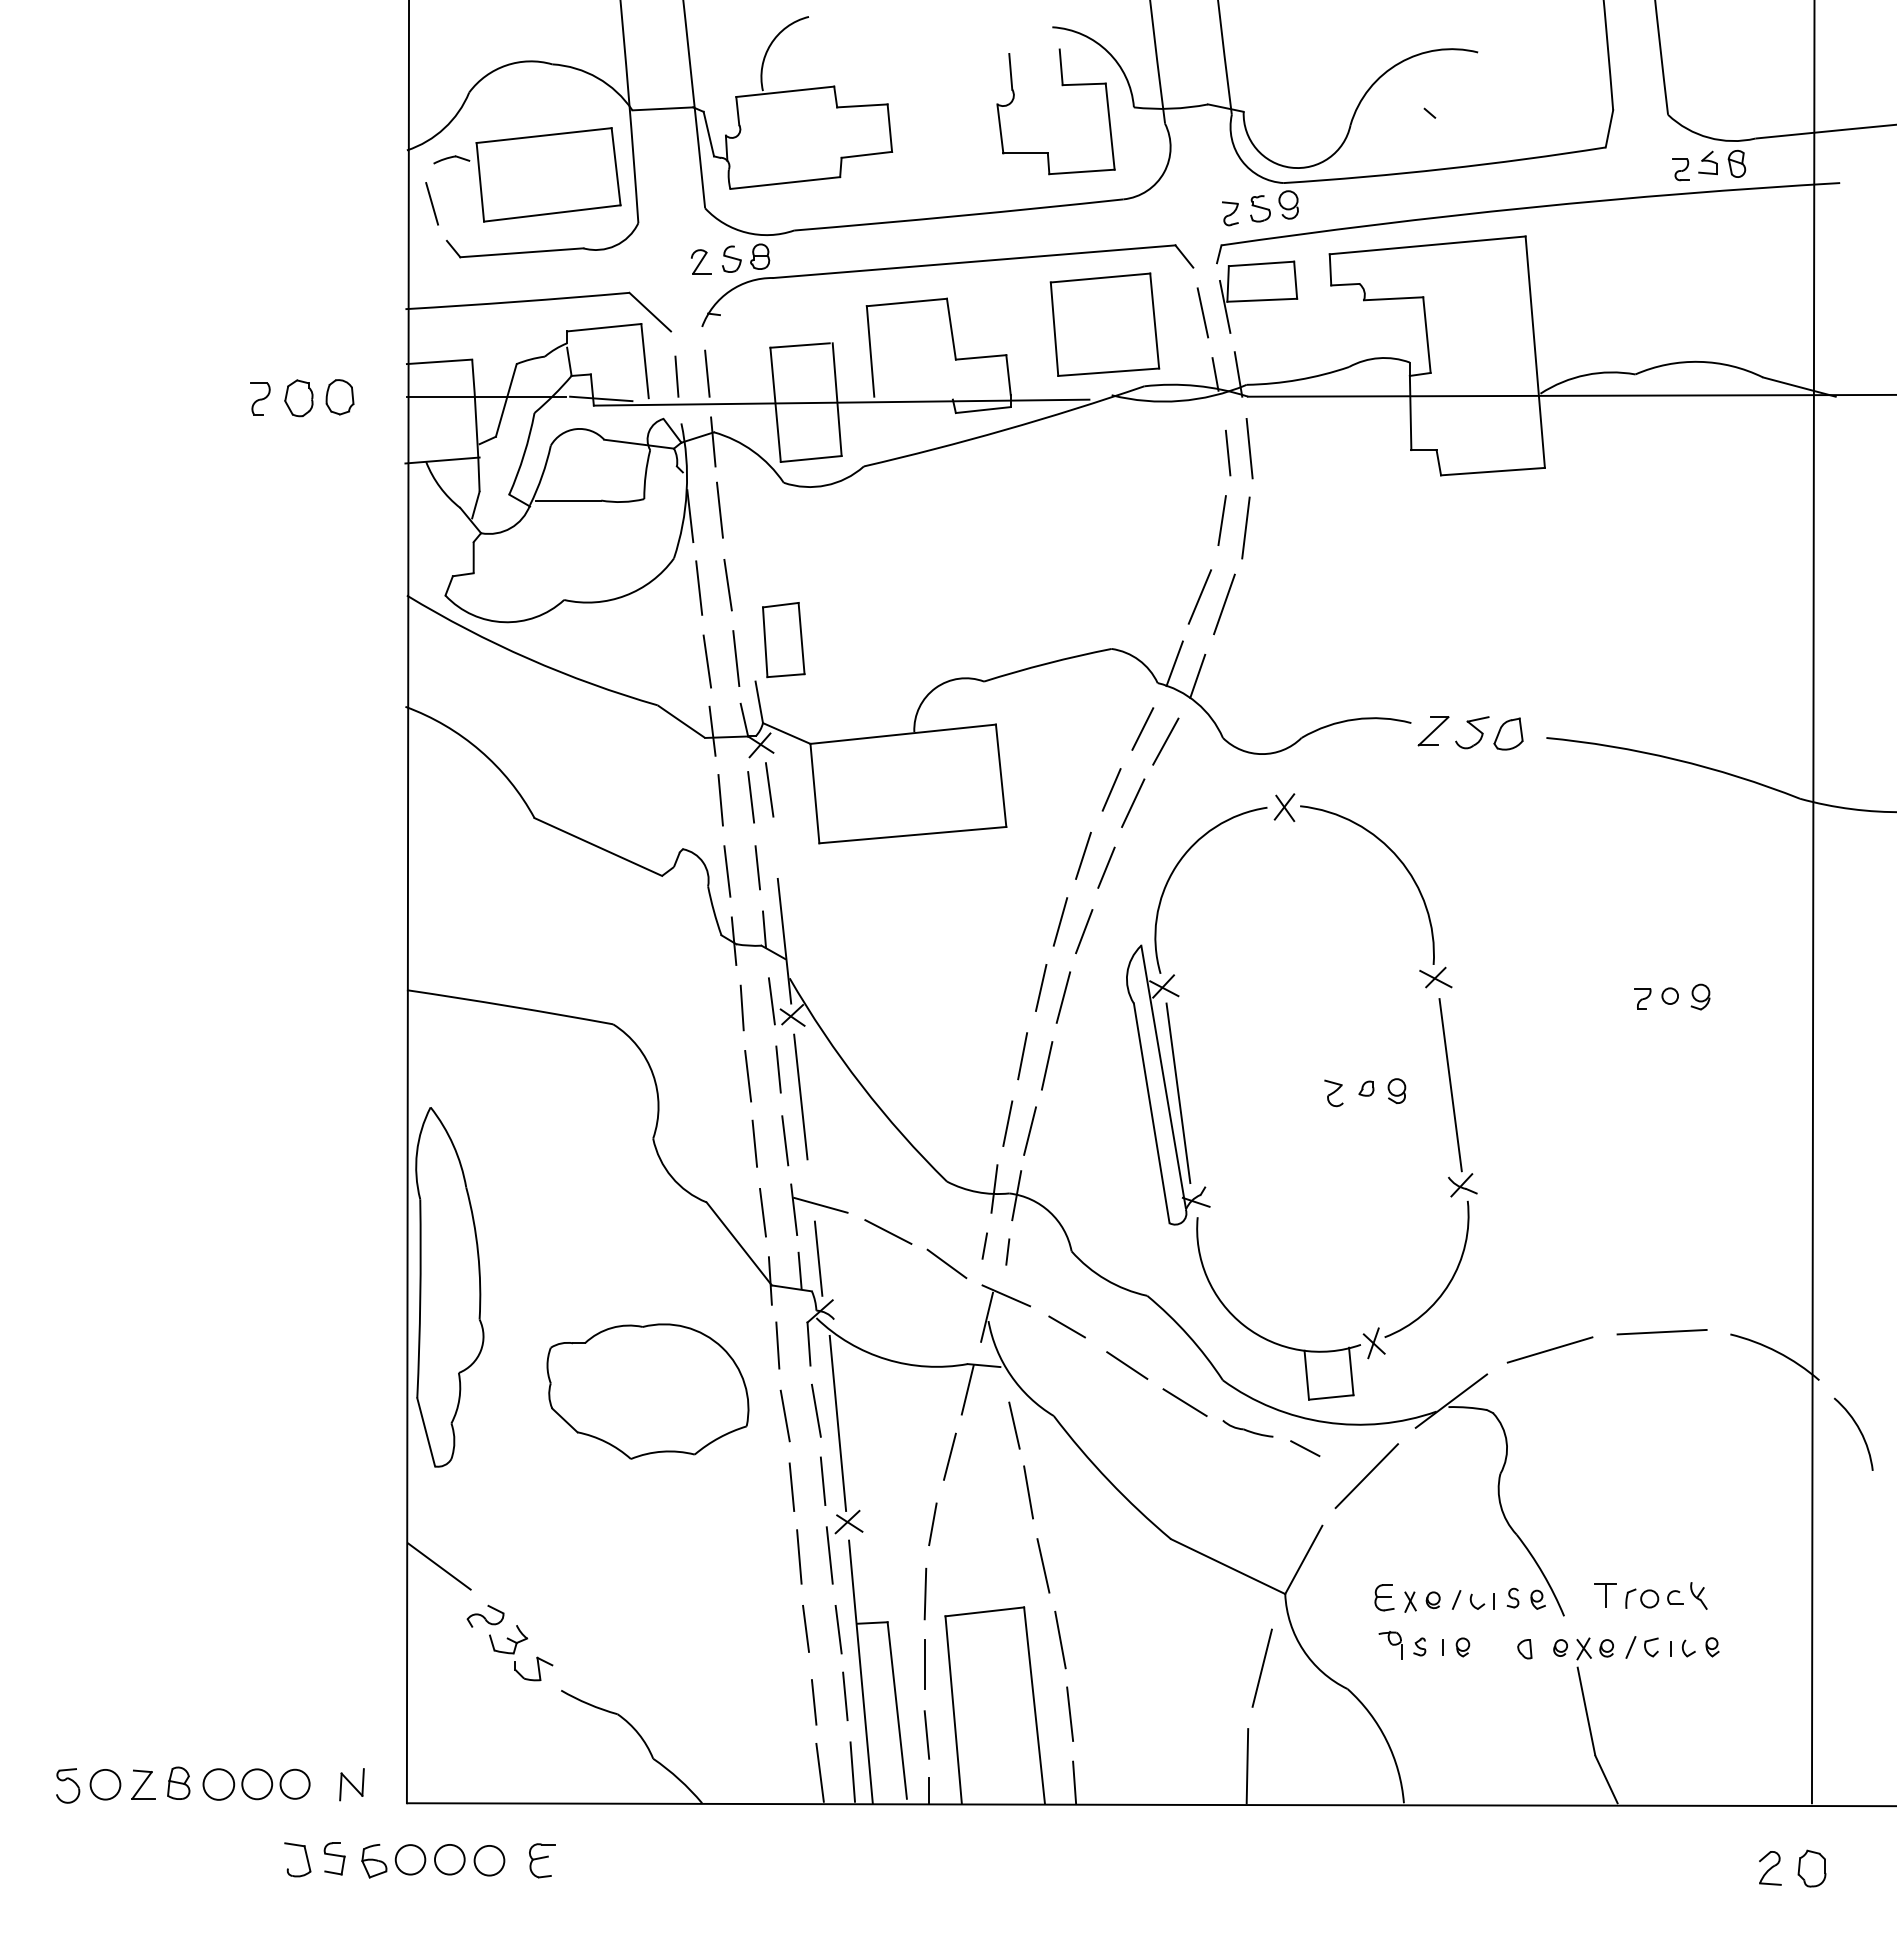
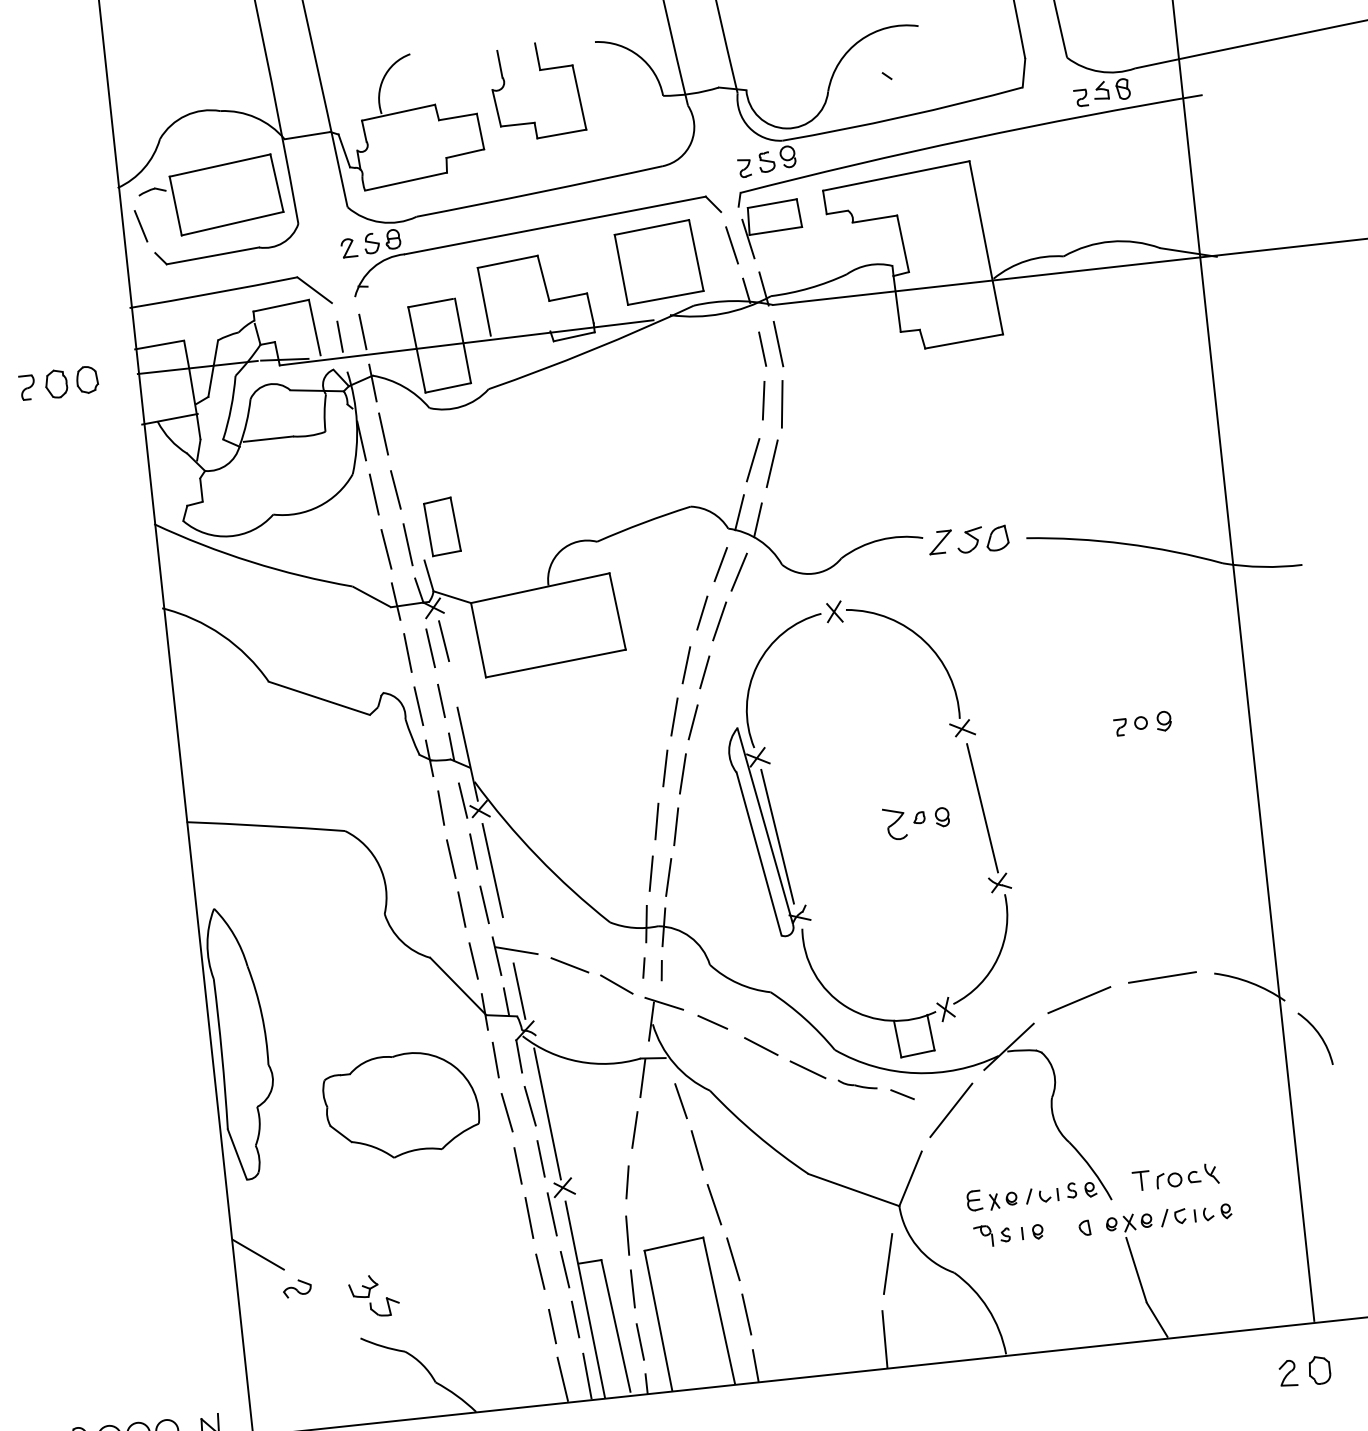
part: (1062, 86) -> (540, 71), moved
part: (1333, 1093) -> (894, 824), size x1.6
part: (515, 1651) -> (369, 1295), moved

